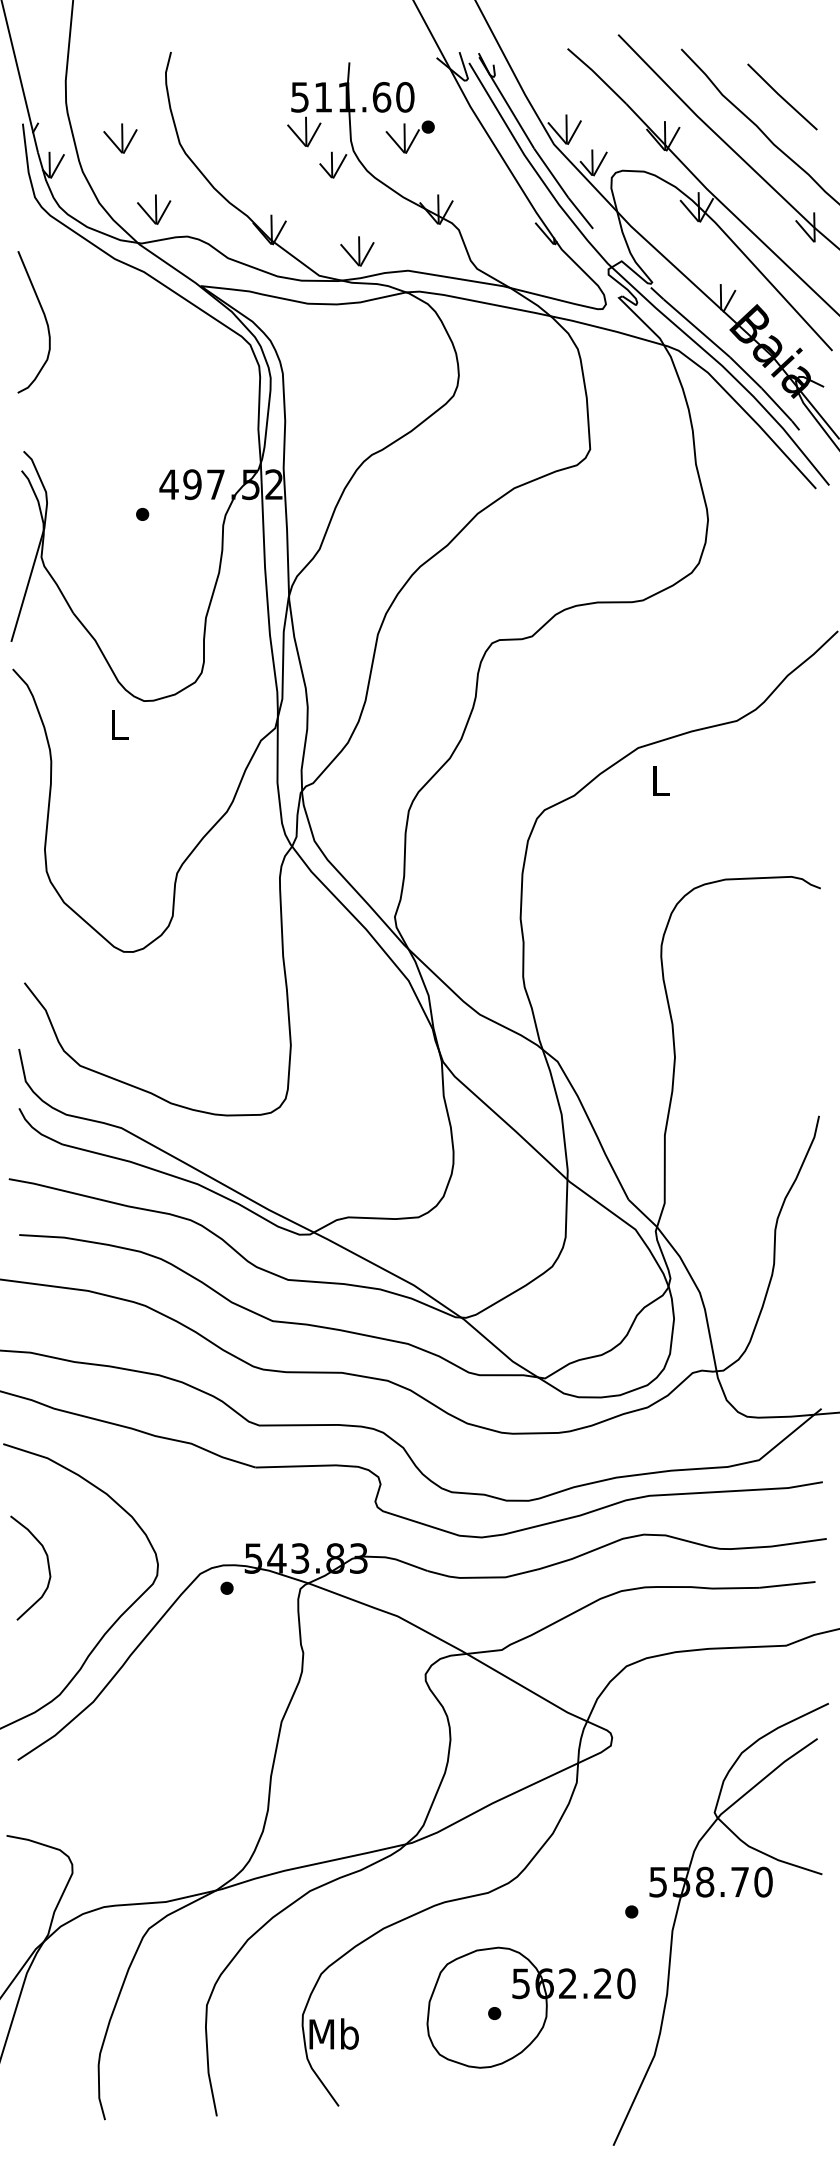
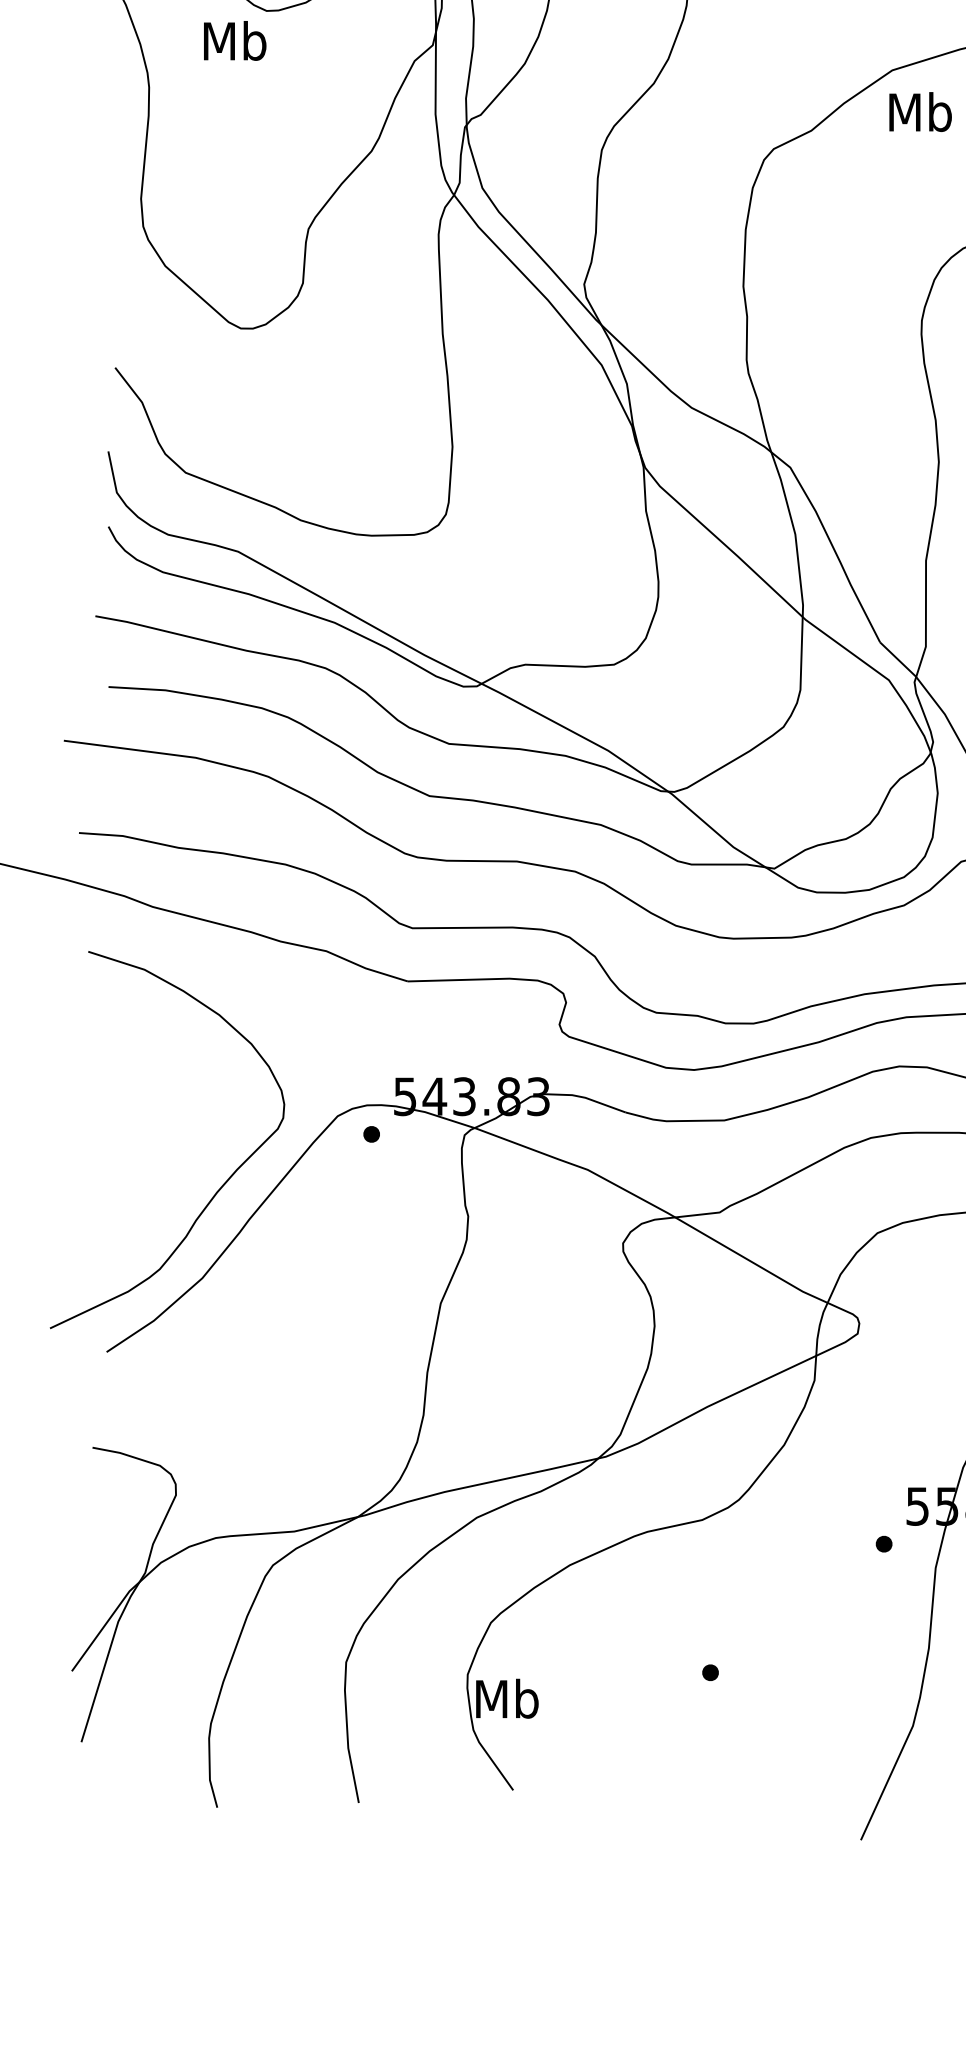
text: (118, 724) -> (234, 40), L -> Mb
text: (660, 780) -> (920, 111), L -> Mb
curve: (47, 1565) -> (144, 1105), removed
part: (530, 2007) -> (755, 1665), removed

